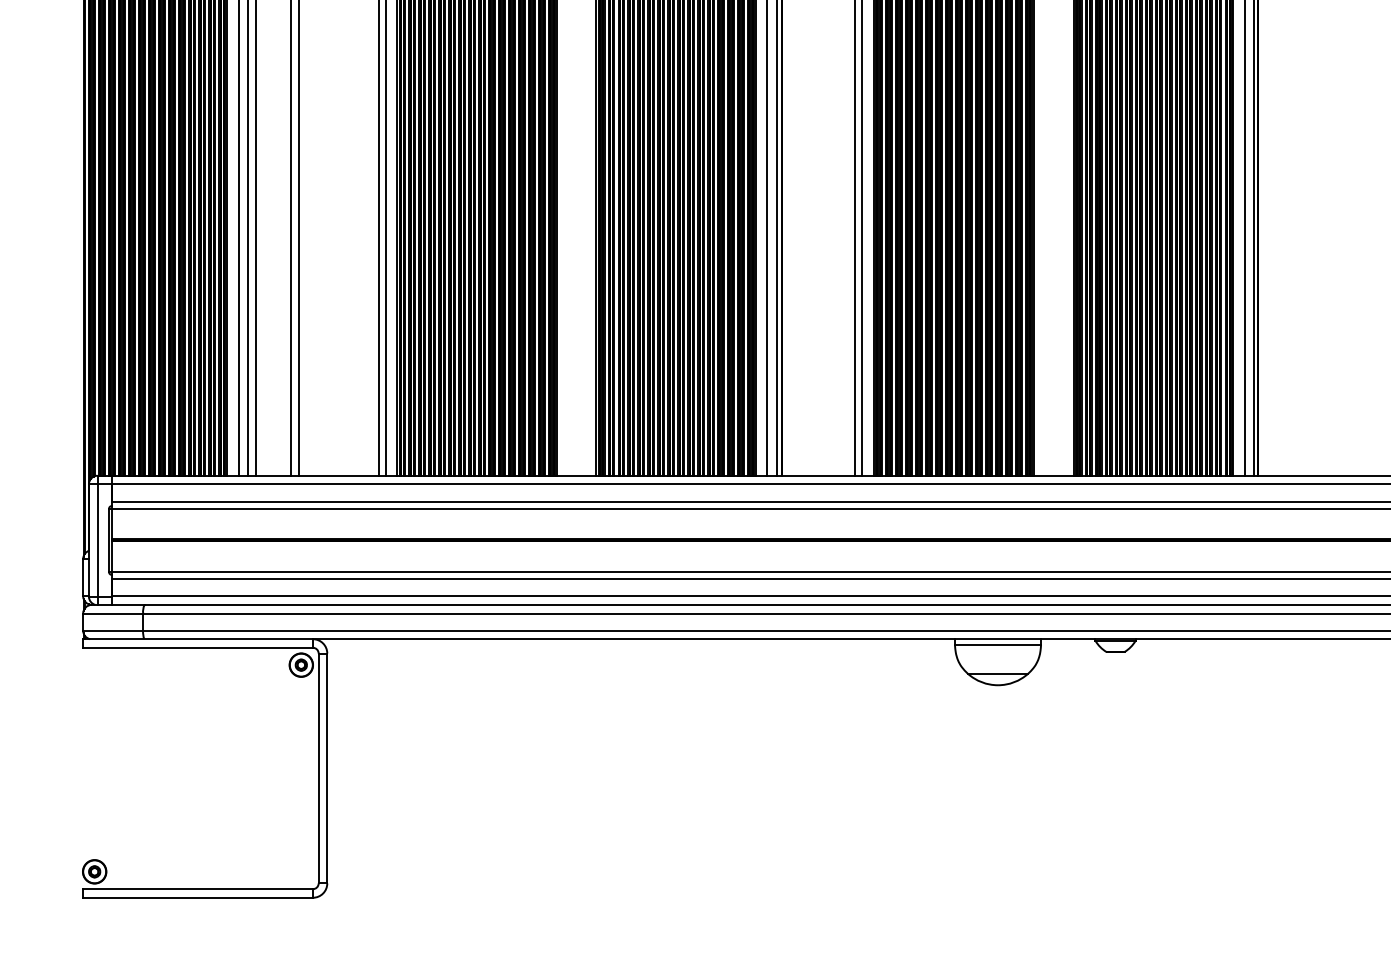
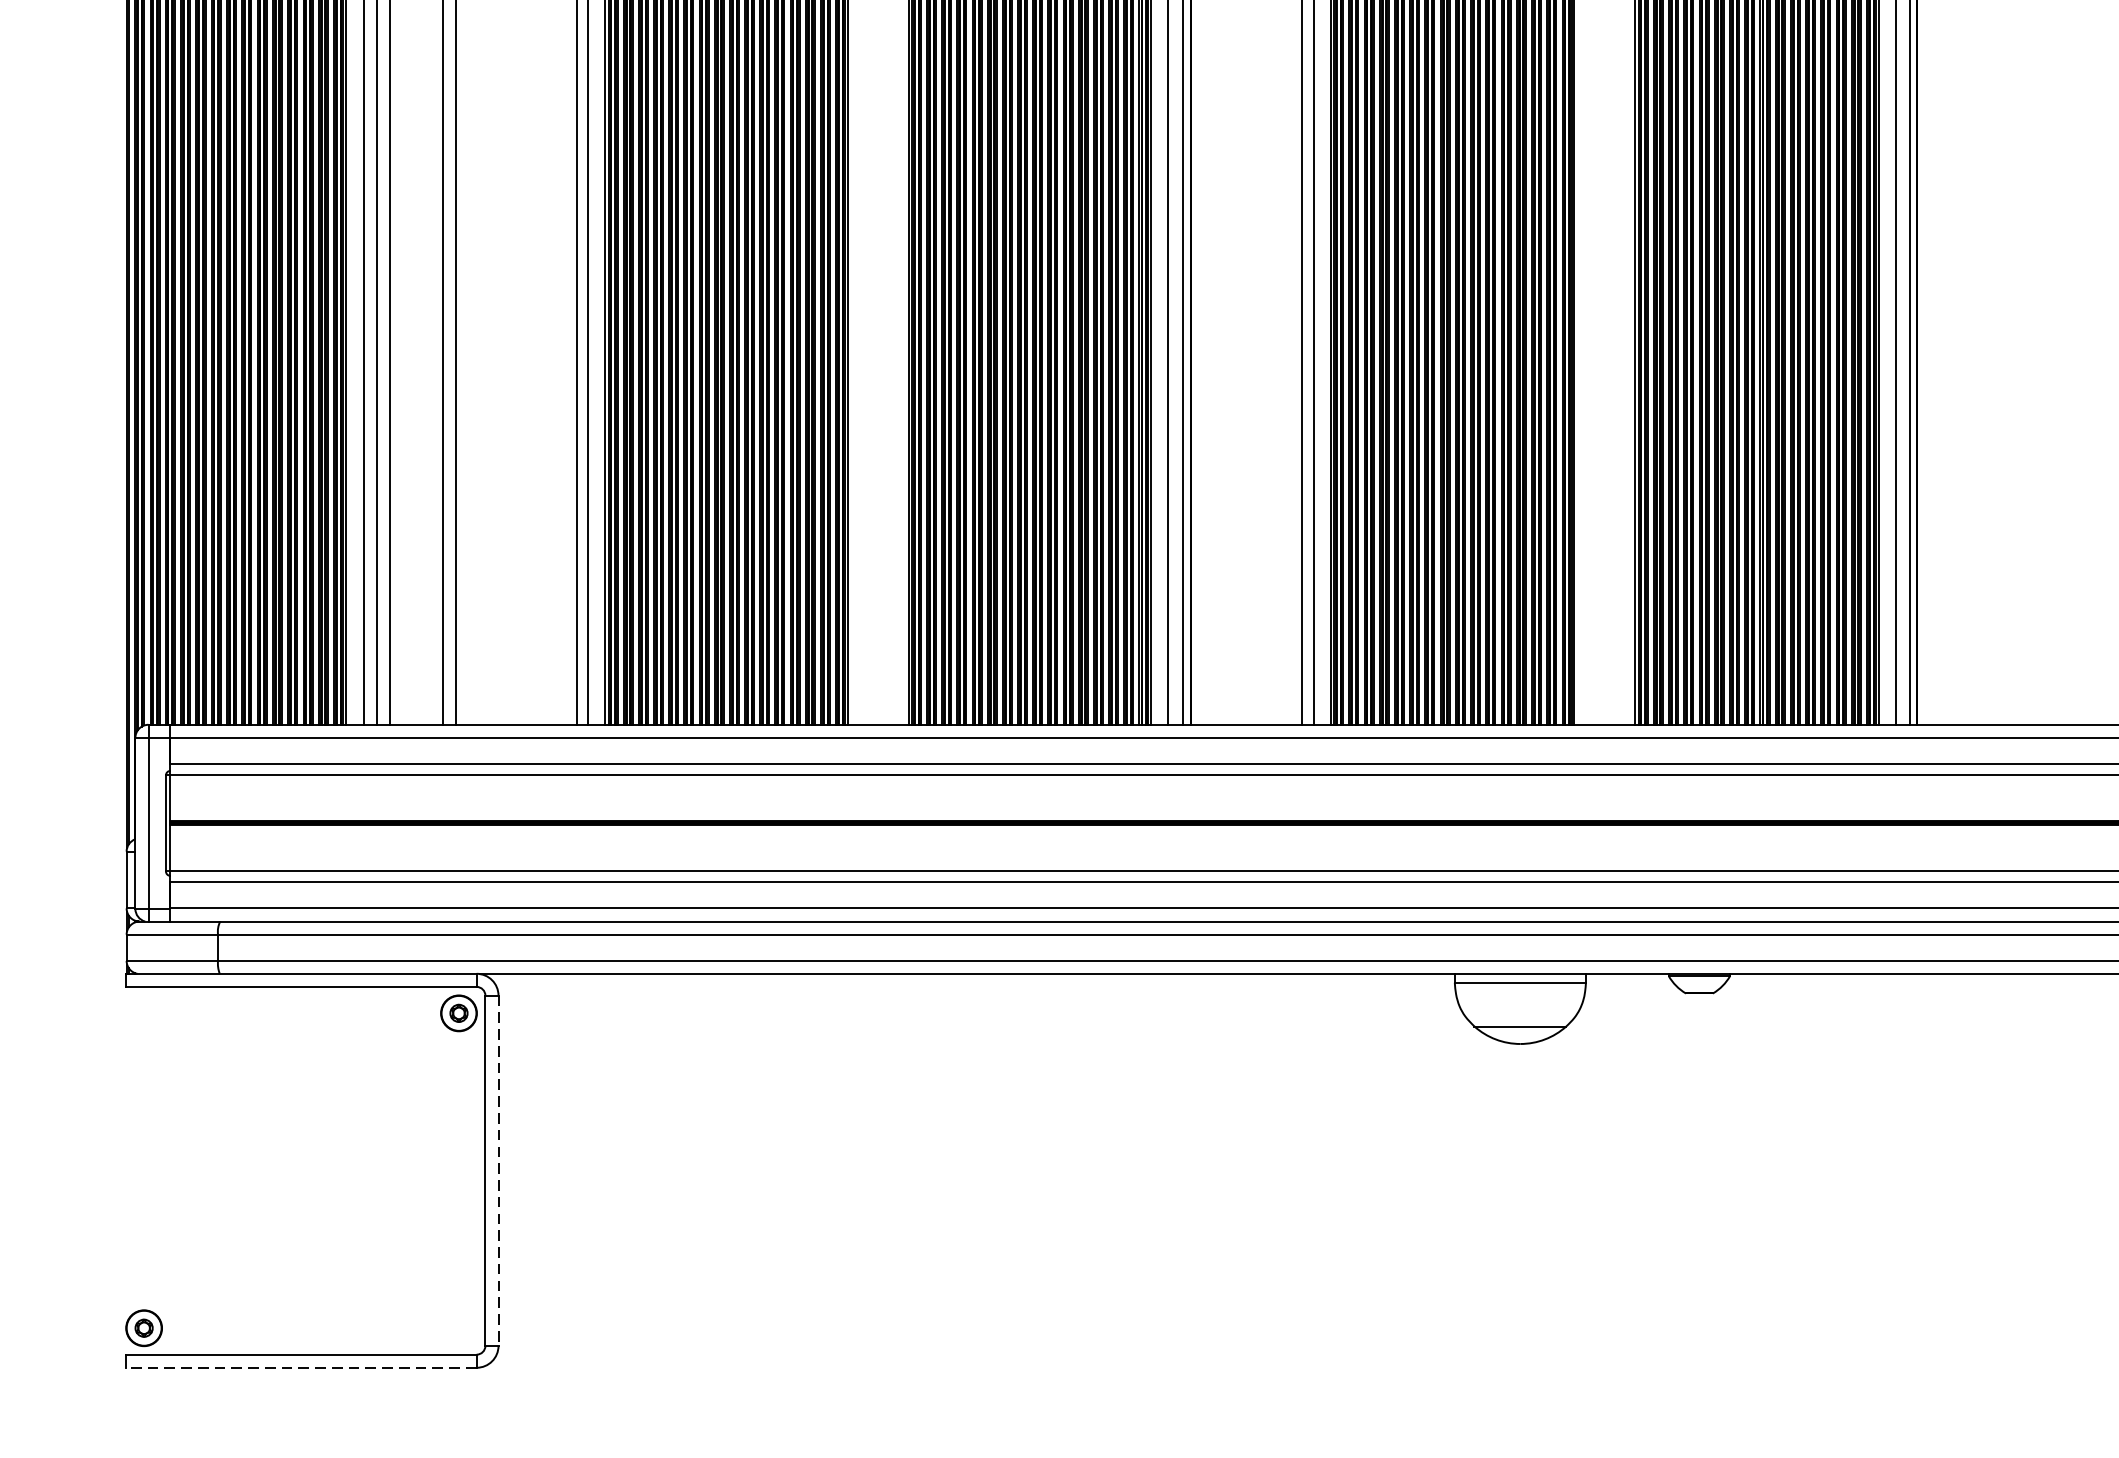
line: (327, 768) -> (498, 1170), solid -> dashed
line: (197, 897) -> (300, 1367), solid -> dashed

